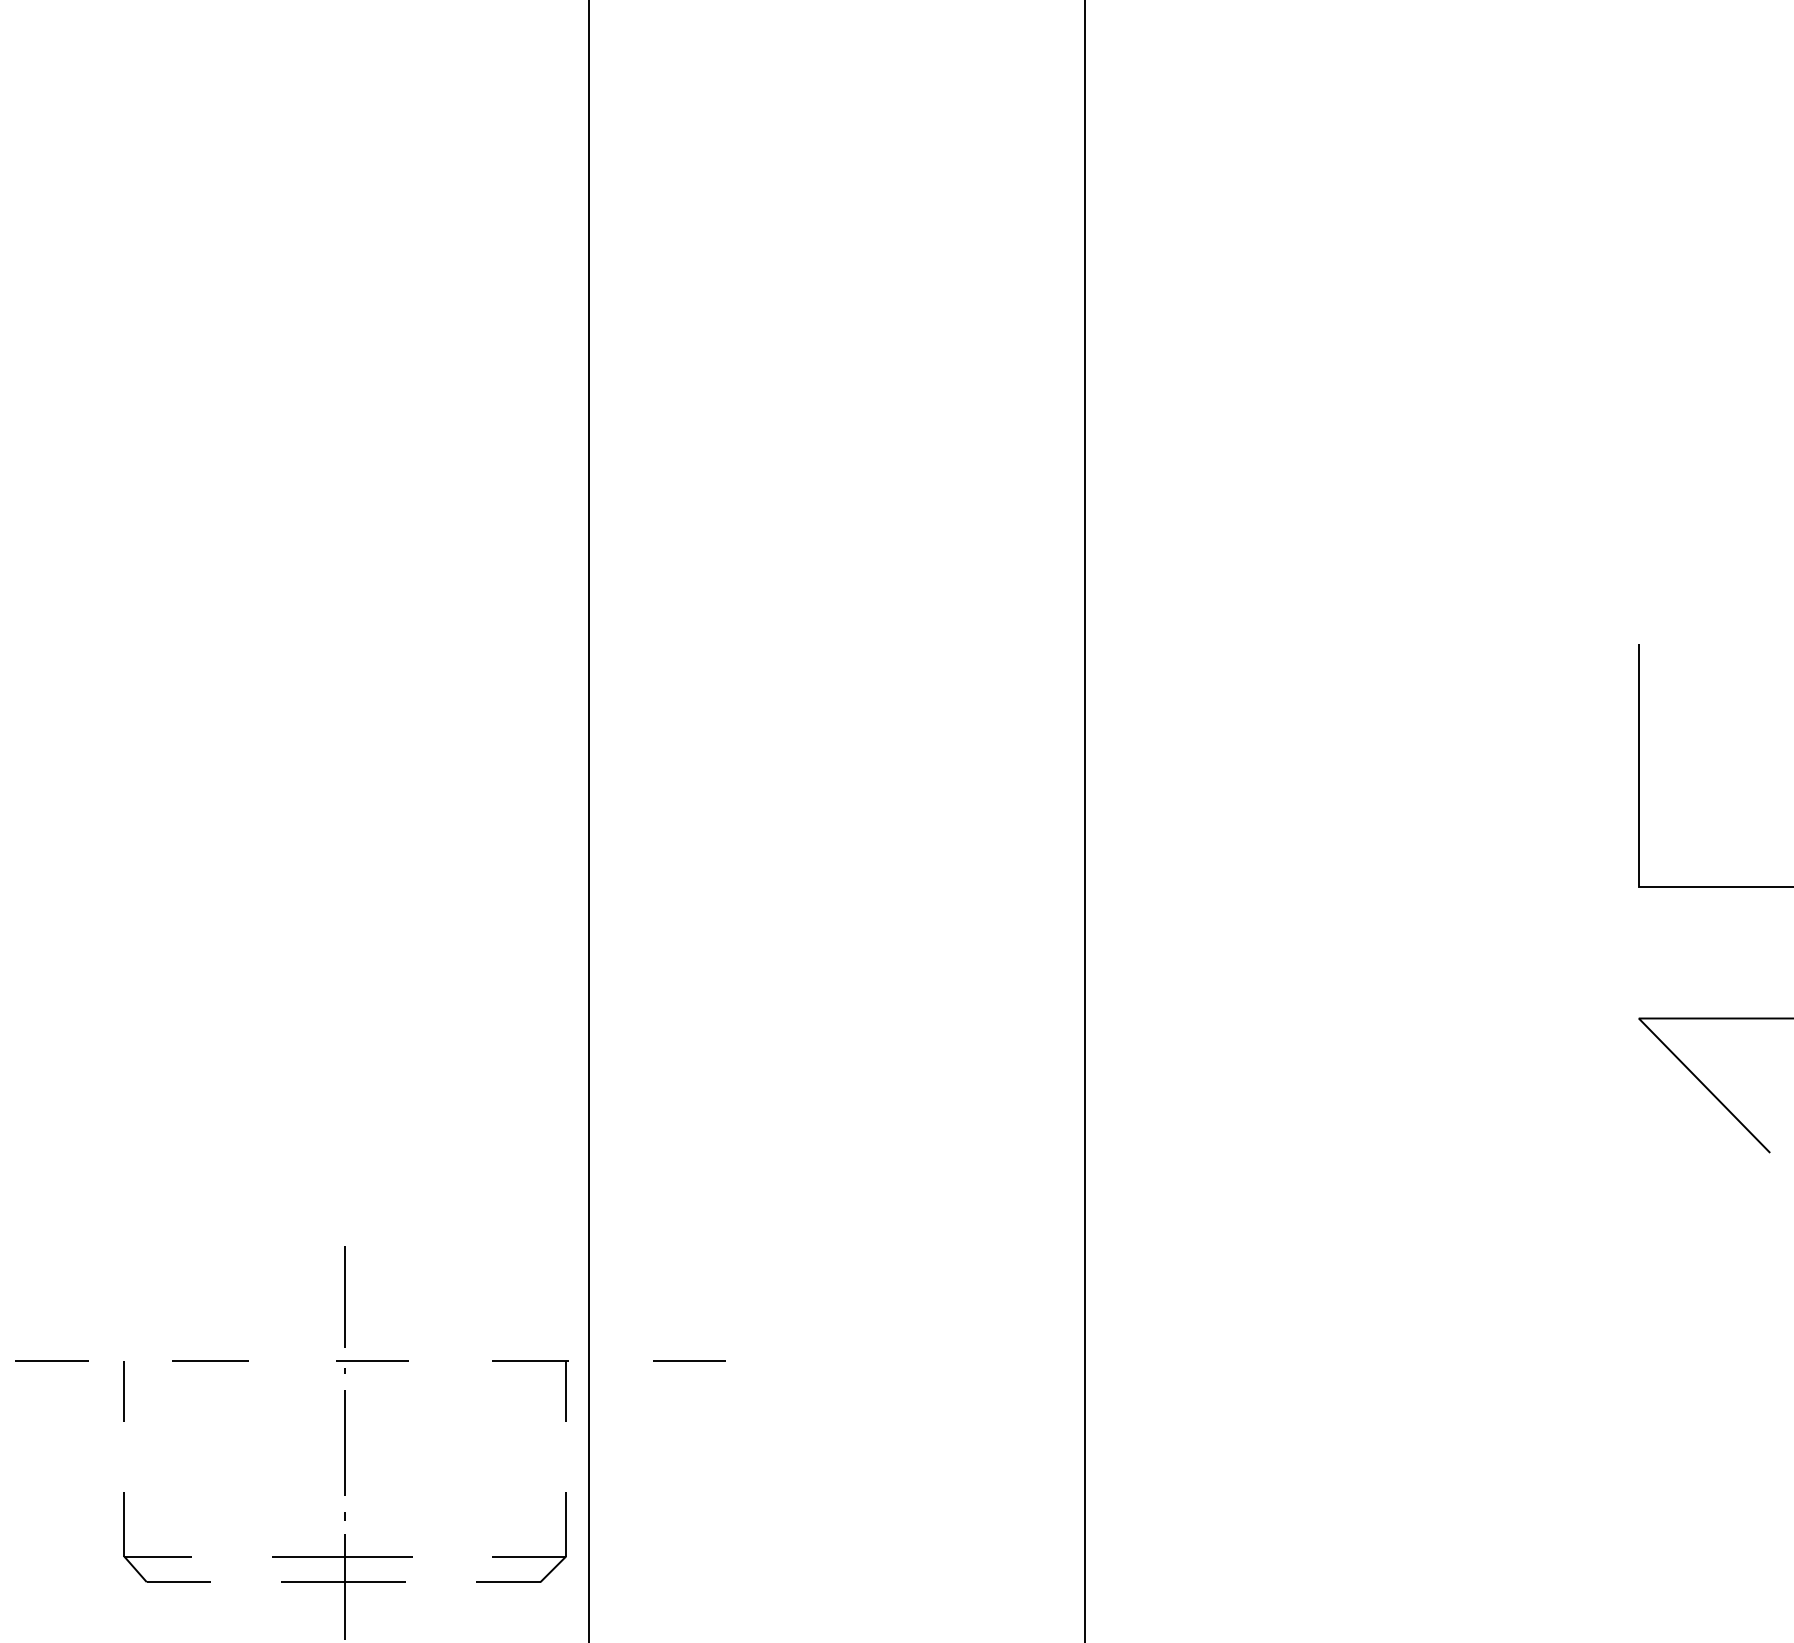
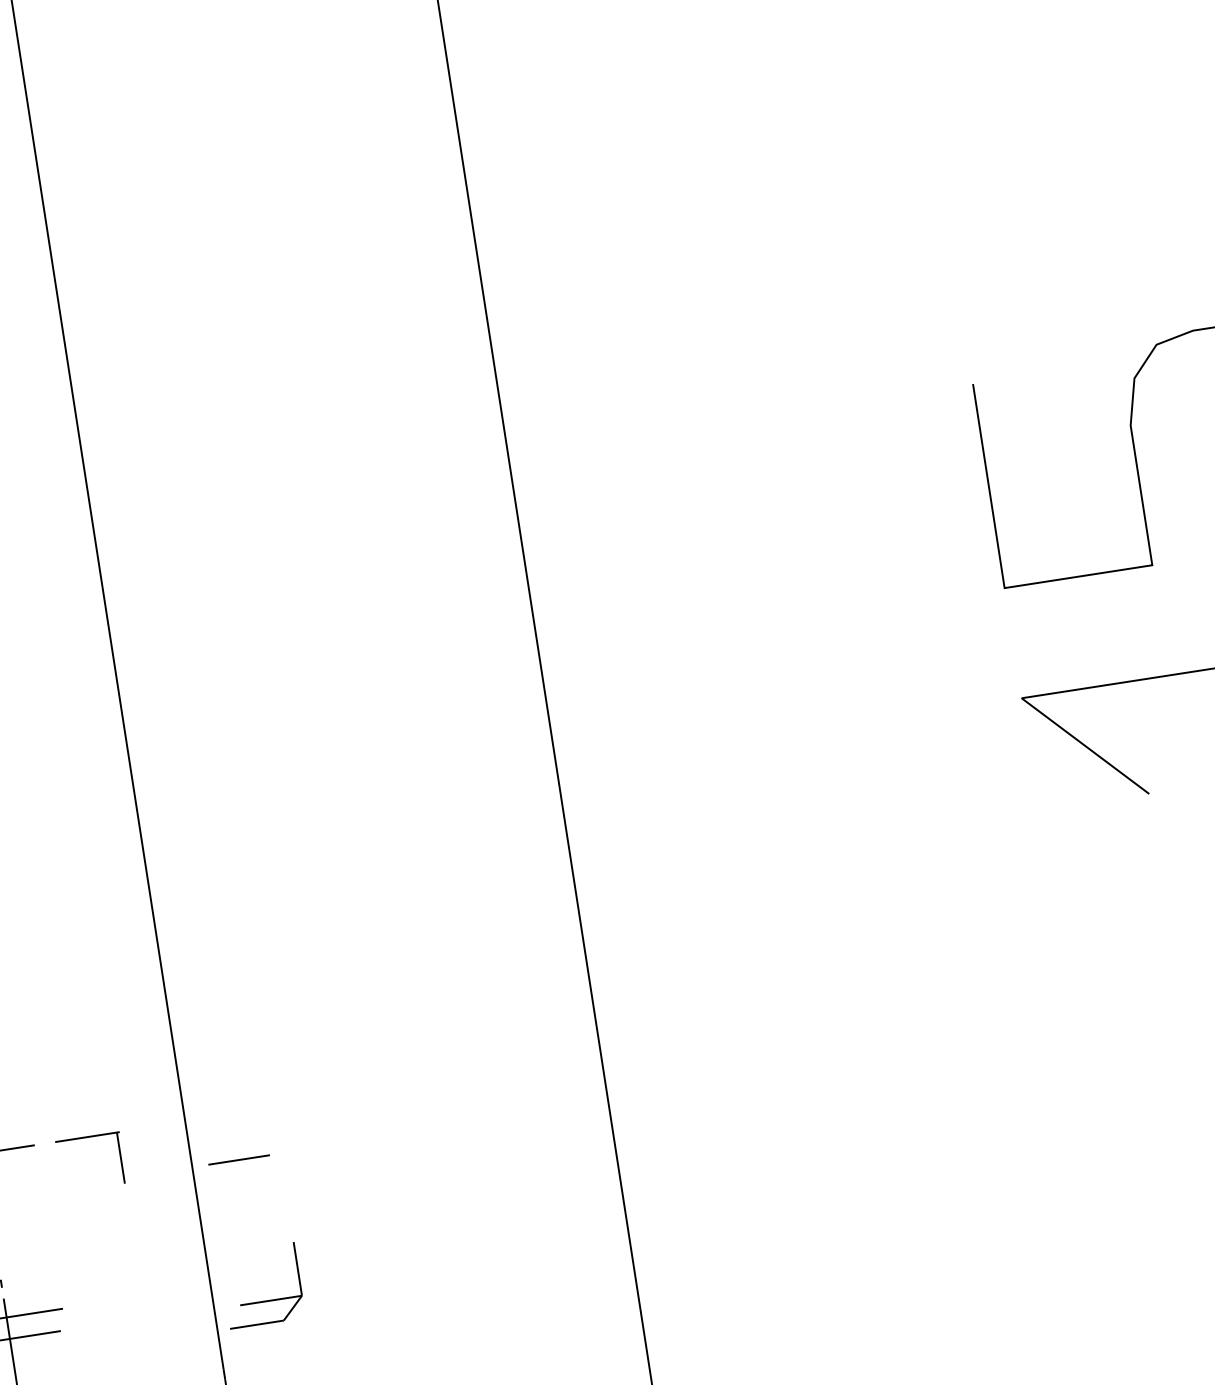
line: (689, 1360) -> (239, 1159), moved
part: (530, 1361) -> (87, 1137), moved
part: (521, 1556) -> (264, 1301), moved

